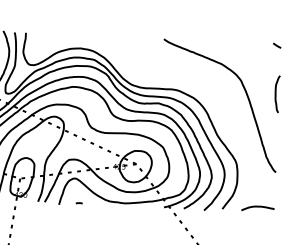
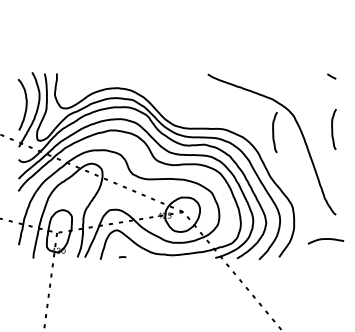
curve: (222, 94) -> (274, 132), added
curve: (257, 207) -> (325, 239), moved

